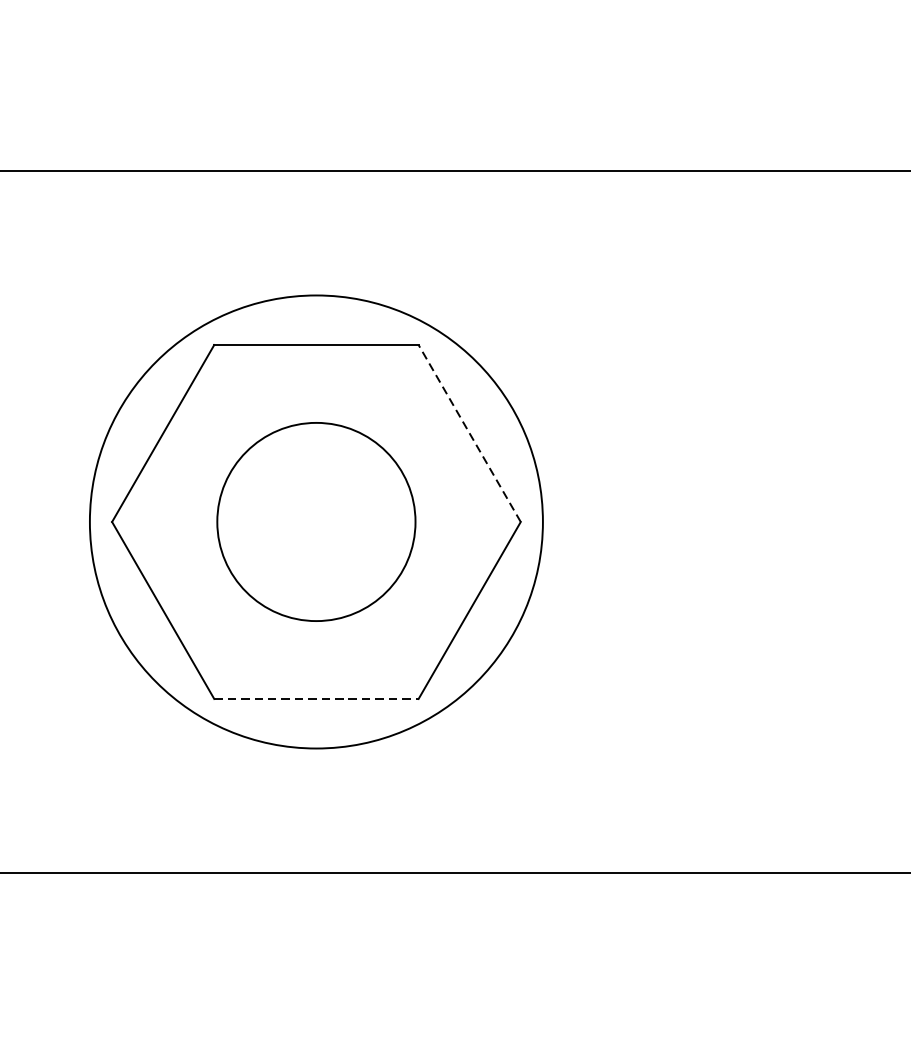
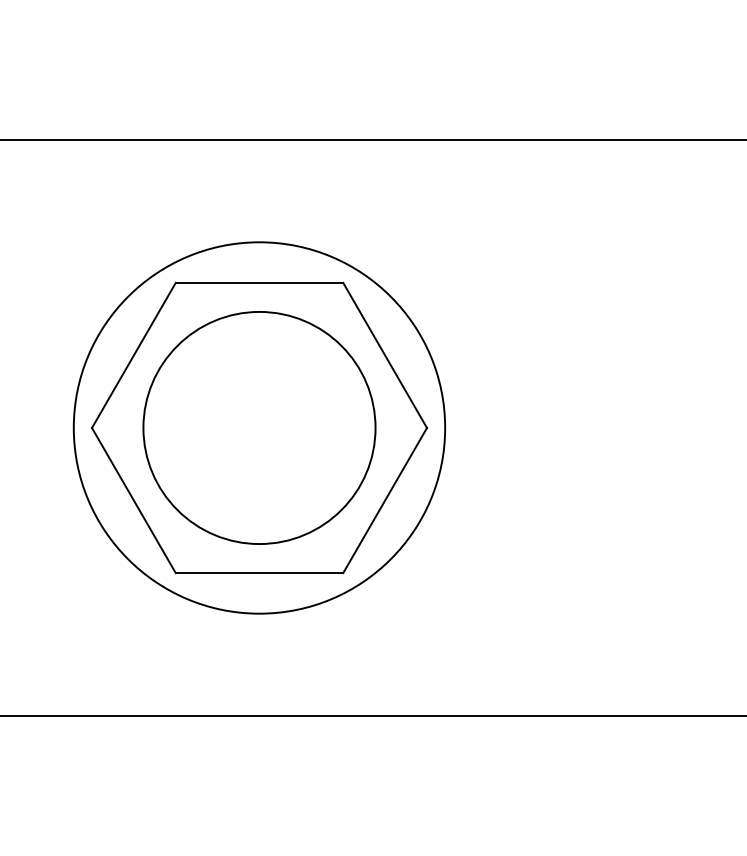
line: (470, 433) -> (385, 355), dashed -> solid
circle: (316, 521) -> (259, 427), size x1.43
line: (316, 699) -> (259, 573), dashed -> solid

